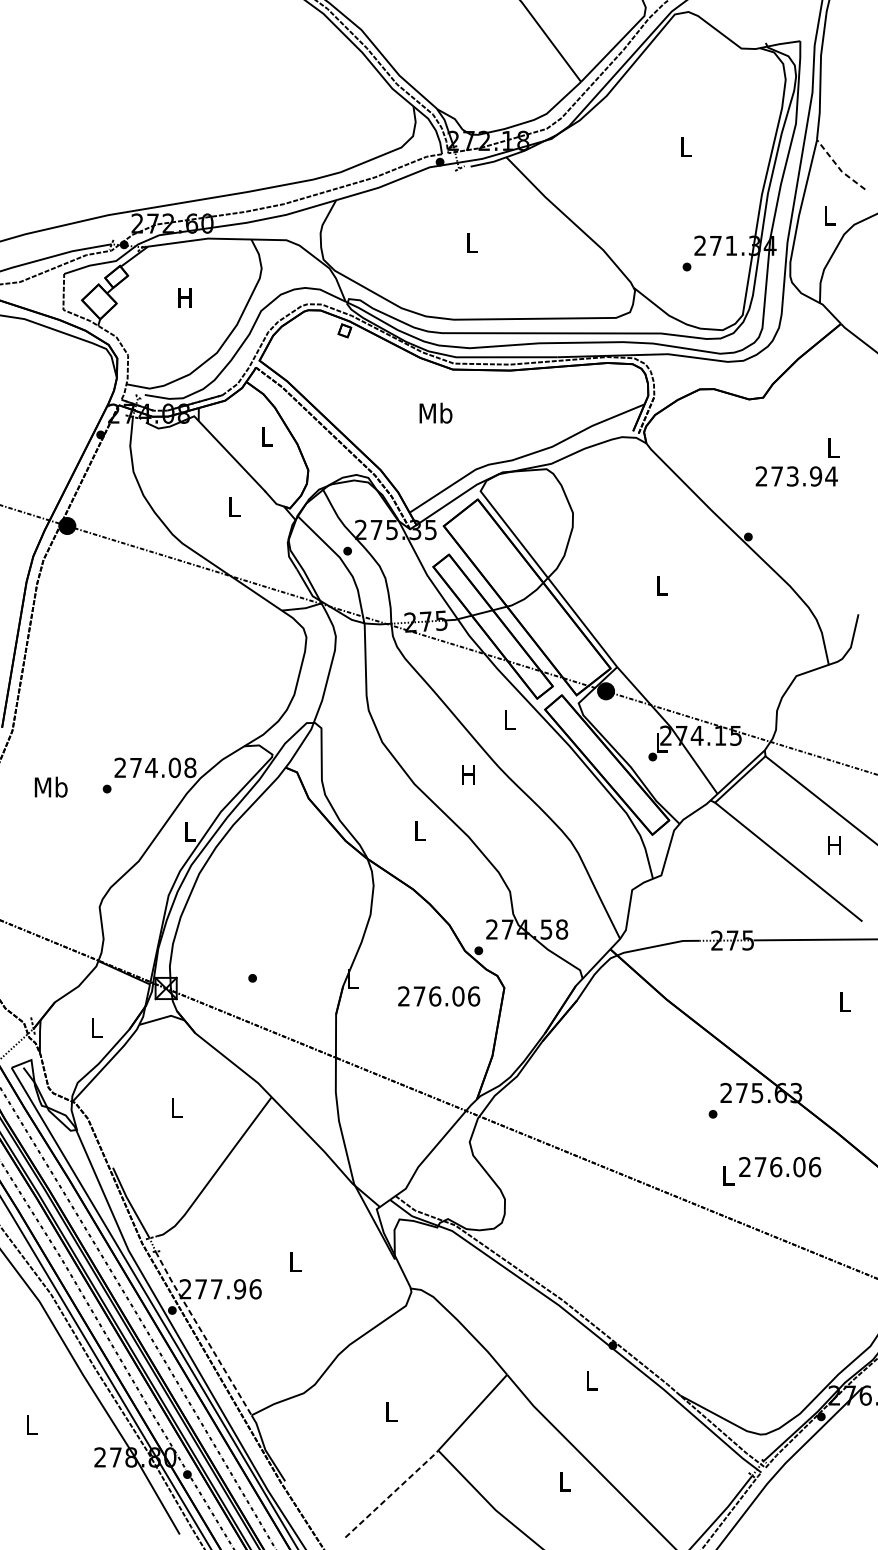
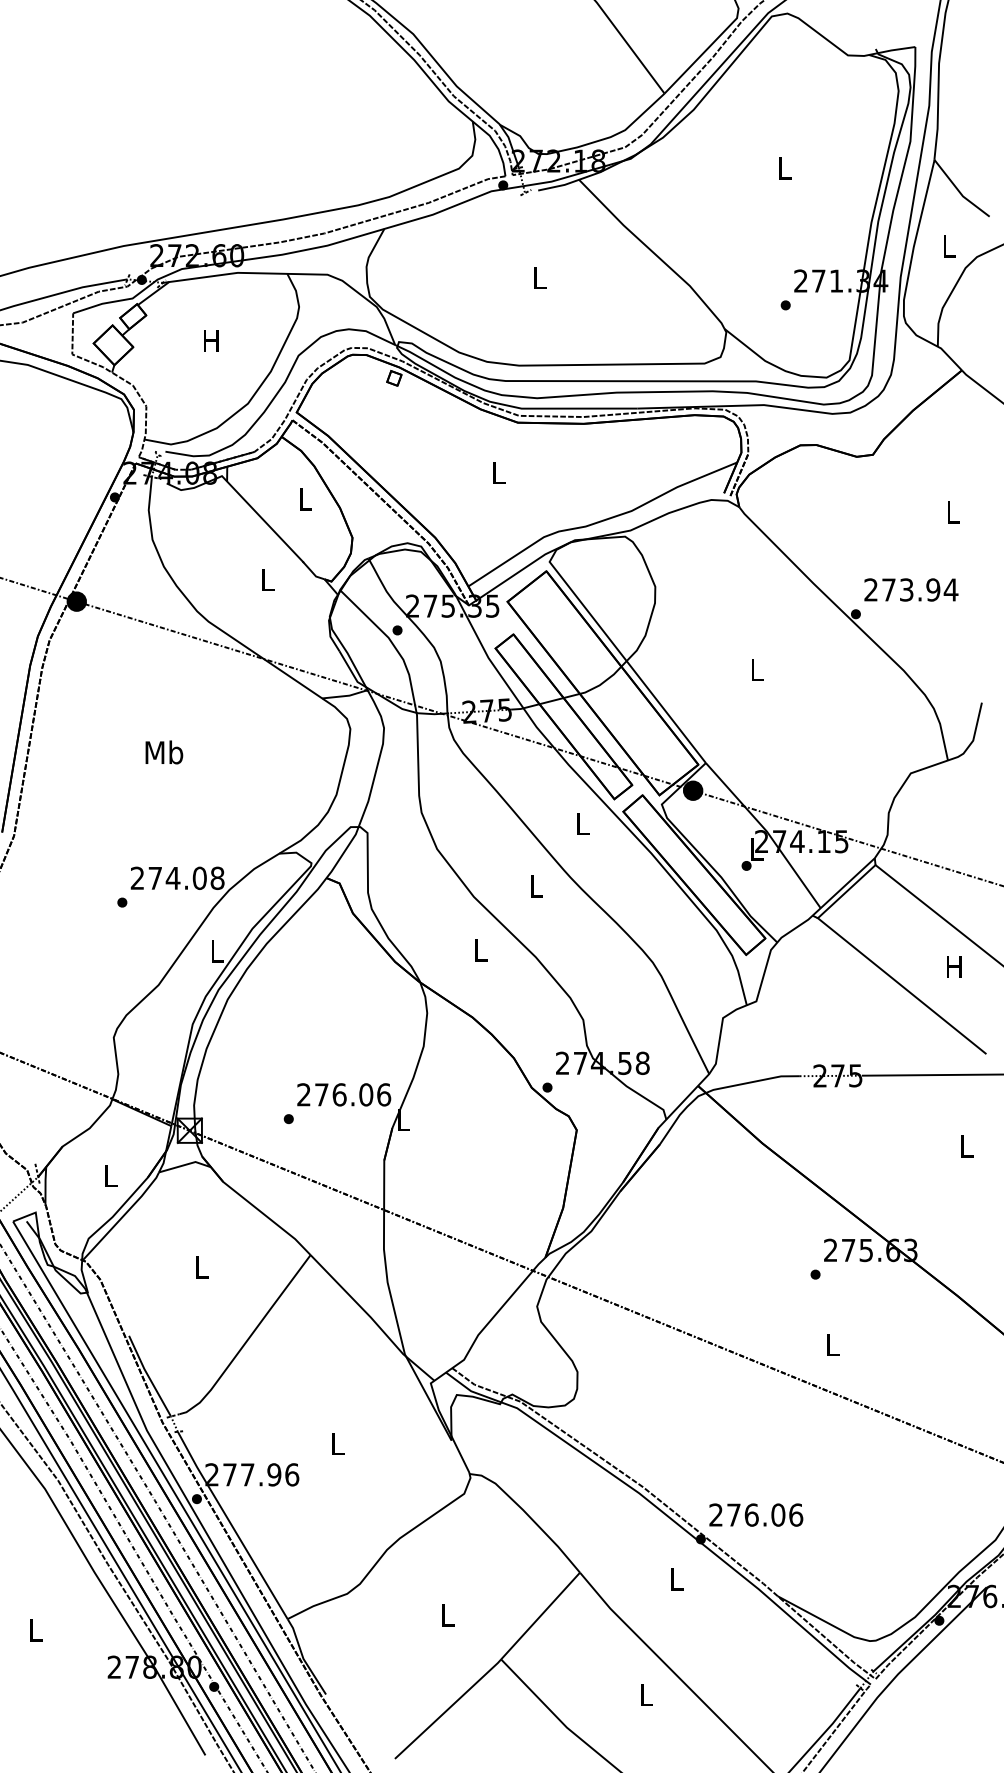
line: (838, 167) -> (959, 191), dashed -> solid
text: (435, 413) -> (498, 472), Mb -> L
text: (796, 476) -> (911, 589), moved
text: (468, 775) -> (535, 886), H -> L
text: (51, 787) -> (164, 752), moved
text: (439, 996) -> (344, 1094), moved
text: (780, 1166) -> (756, 1514), moved
line: (202, 1333) -> (231, 1525), dashed -> solid
line: (392, 1493) -> (448, 1708), dashed -> solid

